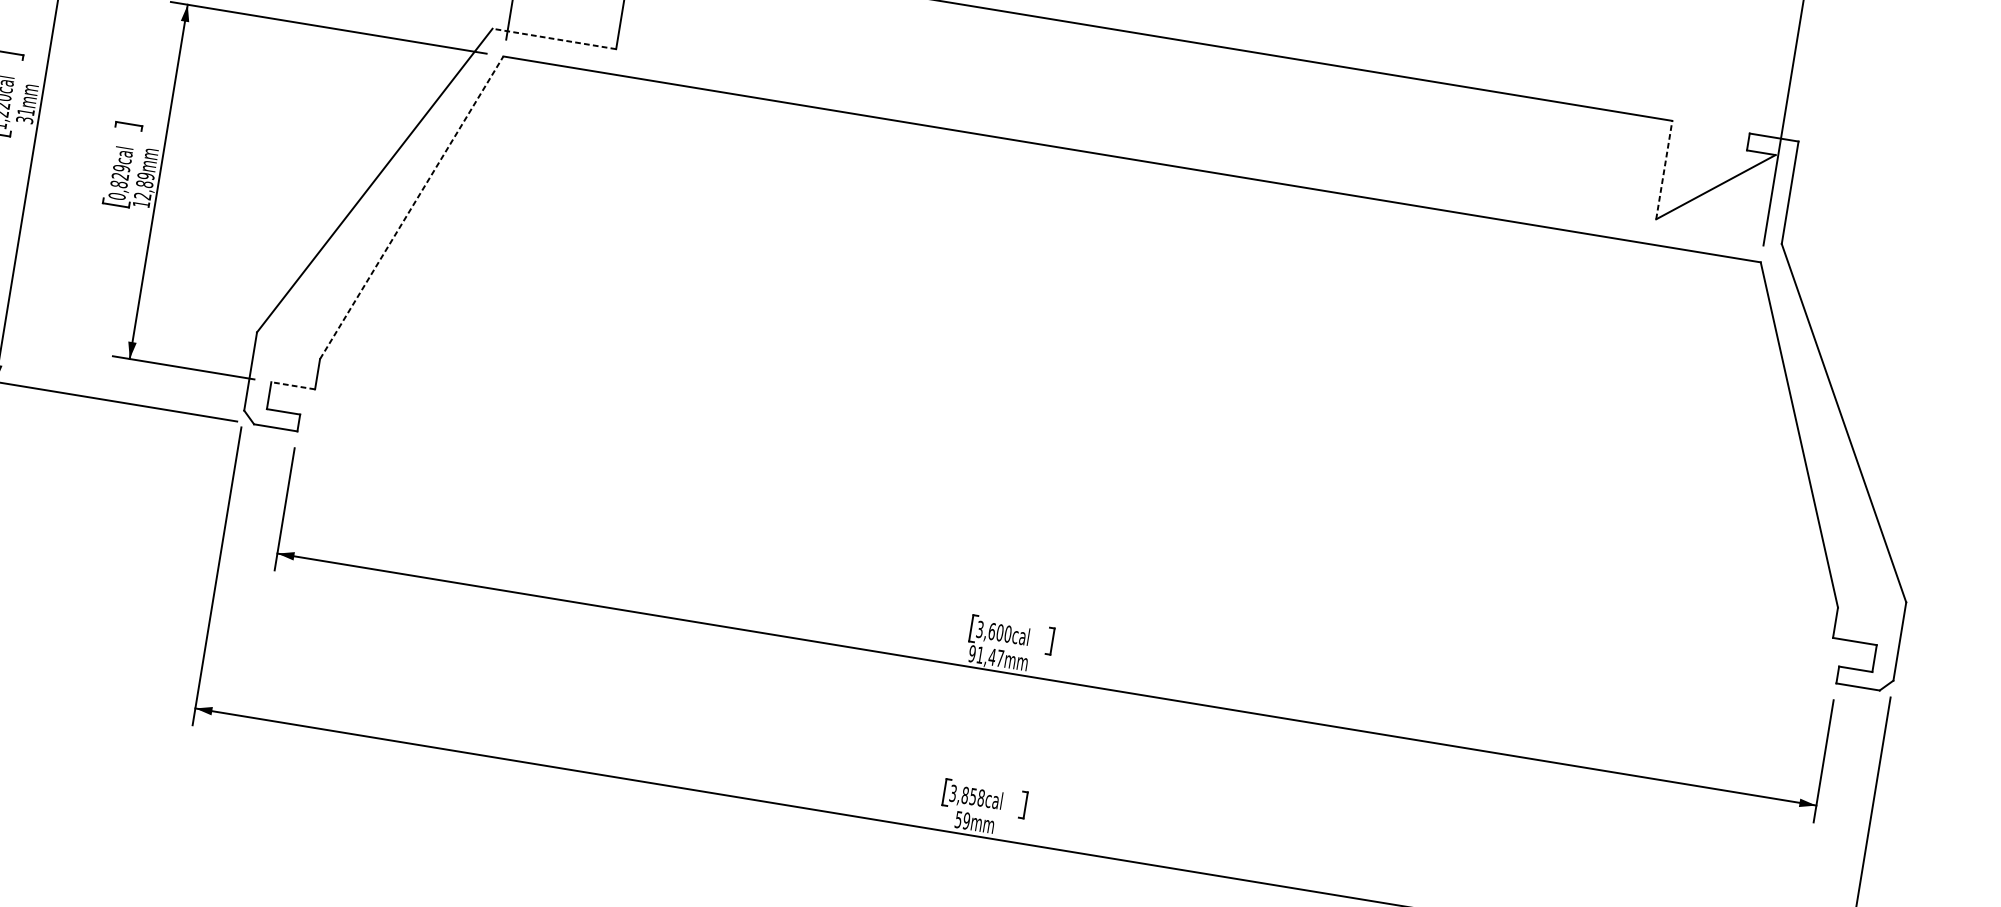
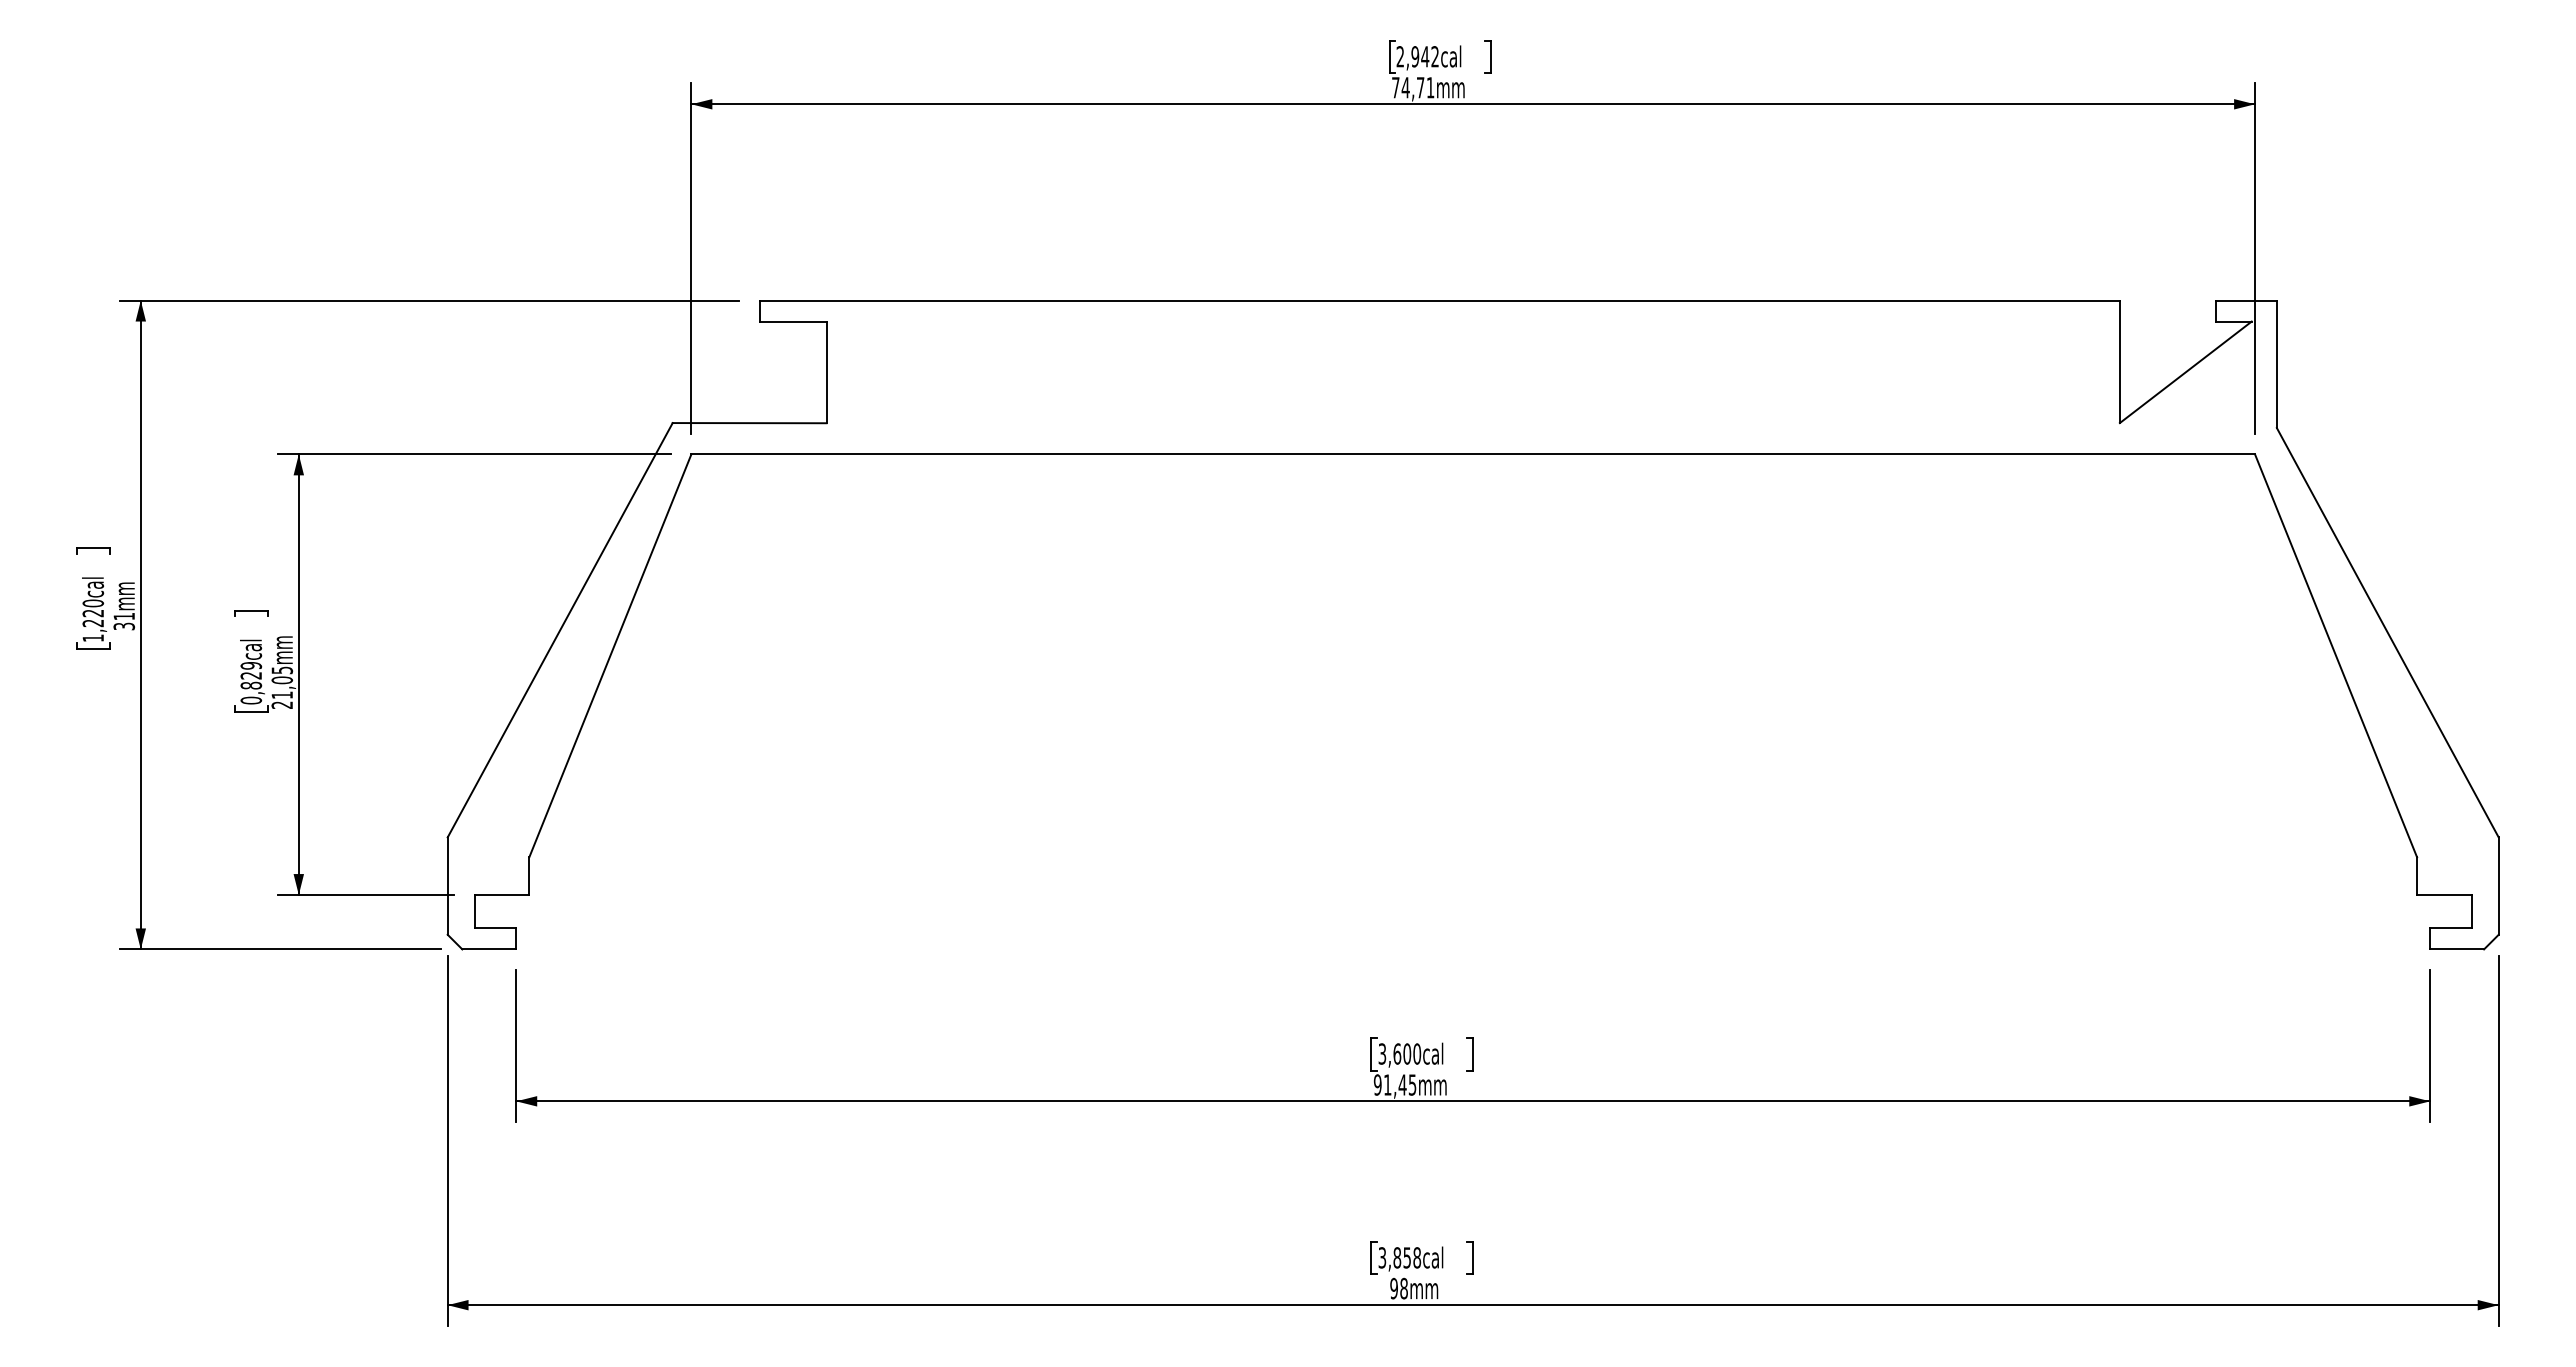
line: (554, 39) -> (749, 423), dashed -> solid
line: (1663, 169) -> (2119, 361), dashed -> solid
text: (143, 189) -> (281, 687), 12,89mm -> 21,05mm
line: (411, 207) -> (610, 655), dashed -> solid
line: (292, 386) -> (501, 895), dashed -> solid
text: (1000, 658) -> (1412, 1084), 91,47mm -> 91,45mm
text: (962, 820) -> (1398, 1288), 59mm -> 98mm

